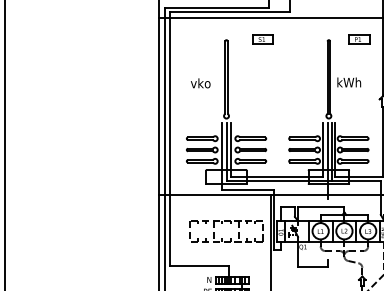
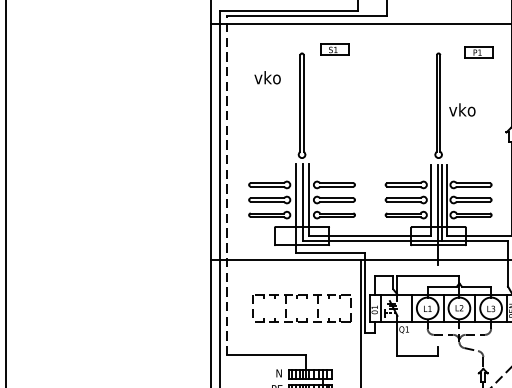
part: (262, 39) -> (334, 49), moved
text: (348, 82) -> (464, 109), kWh -> vko
text: (200, 83) -> (267, 77), moved
line: (170, 138) -> (227, 184), solid -> dashed

